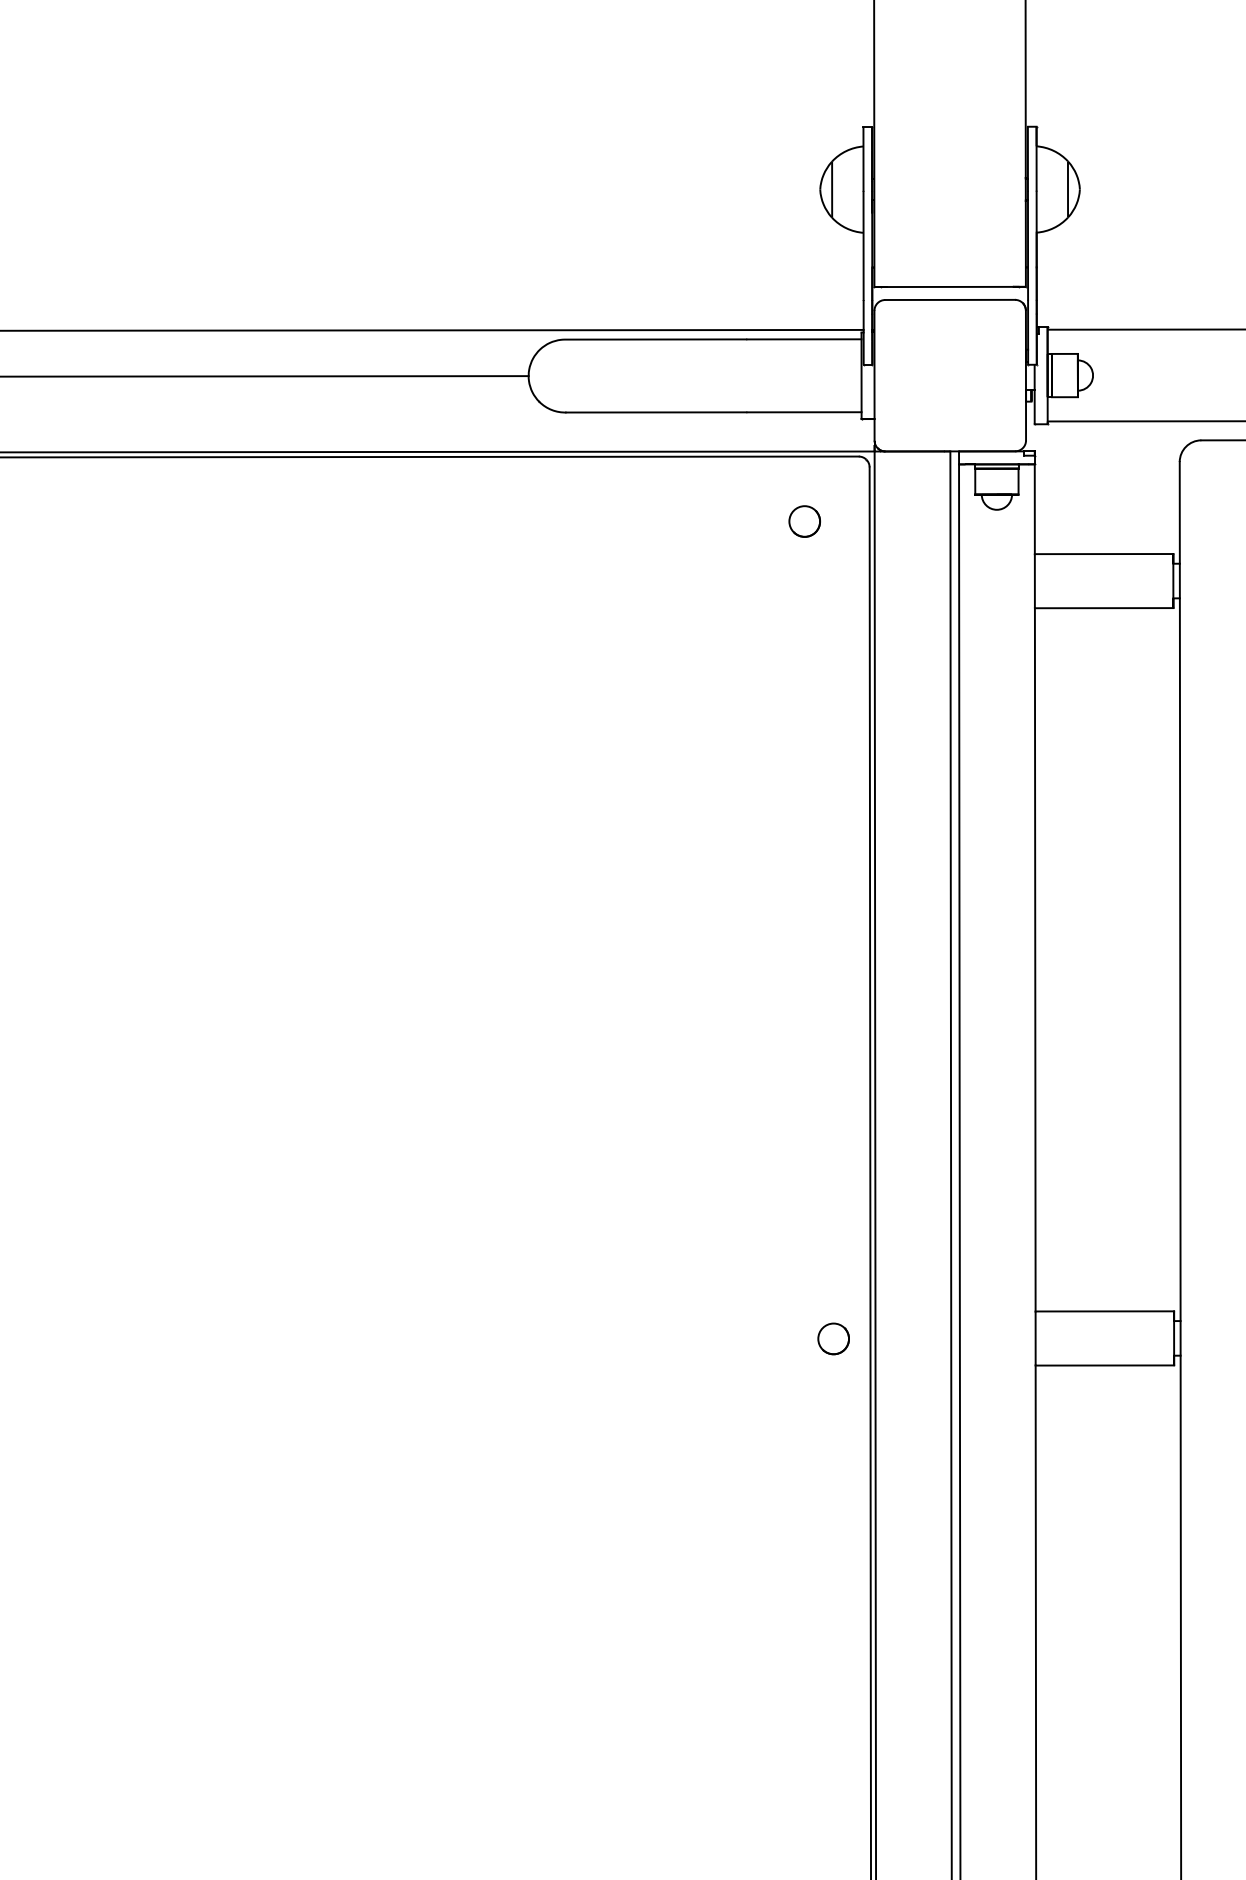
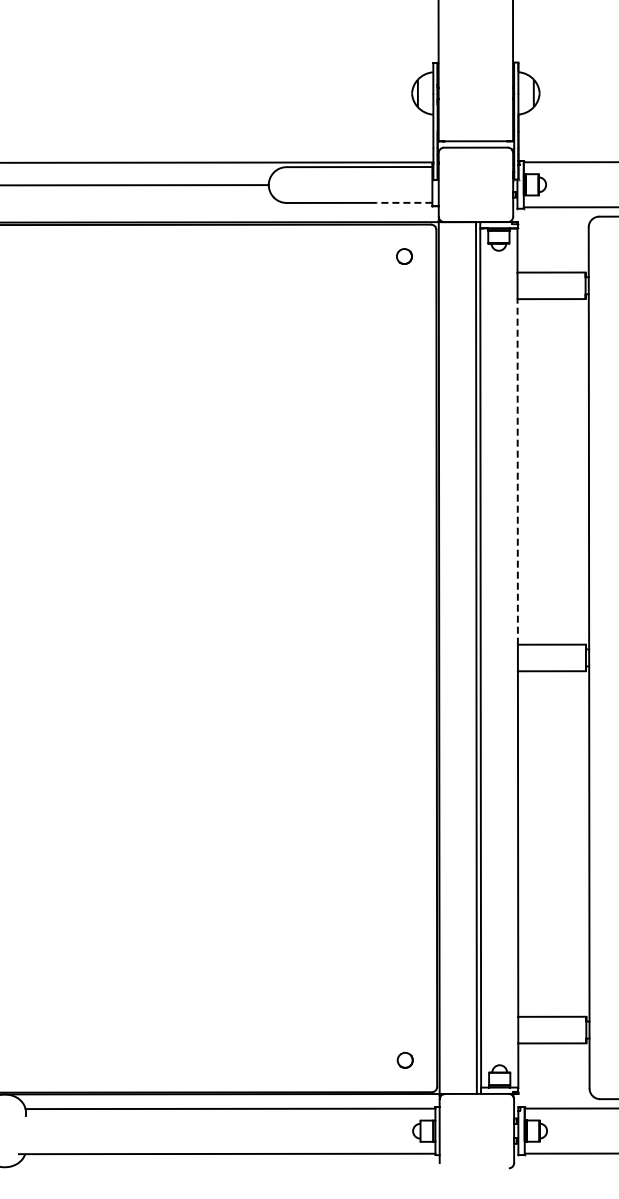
line: (802, 411) -> (403, 202), solid -> dashed
line: (1034, 958) -> (517, 471), solid -> dashed
circle: (833, 1337) -> (418, 657), removed

